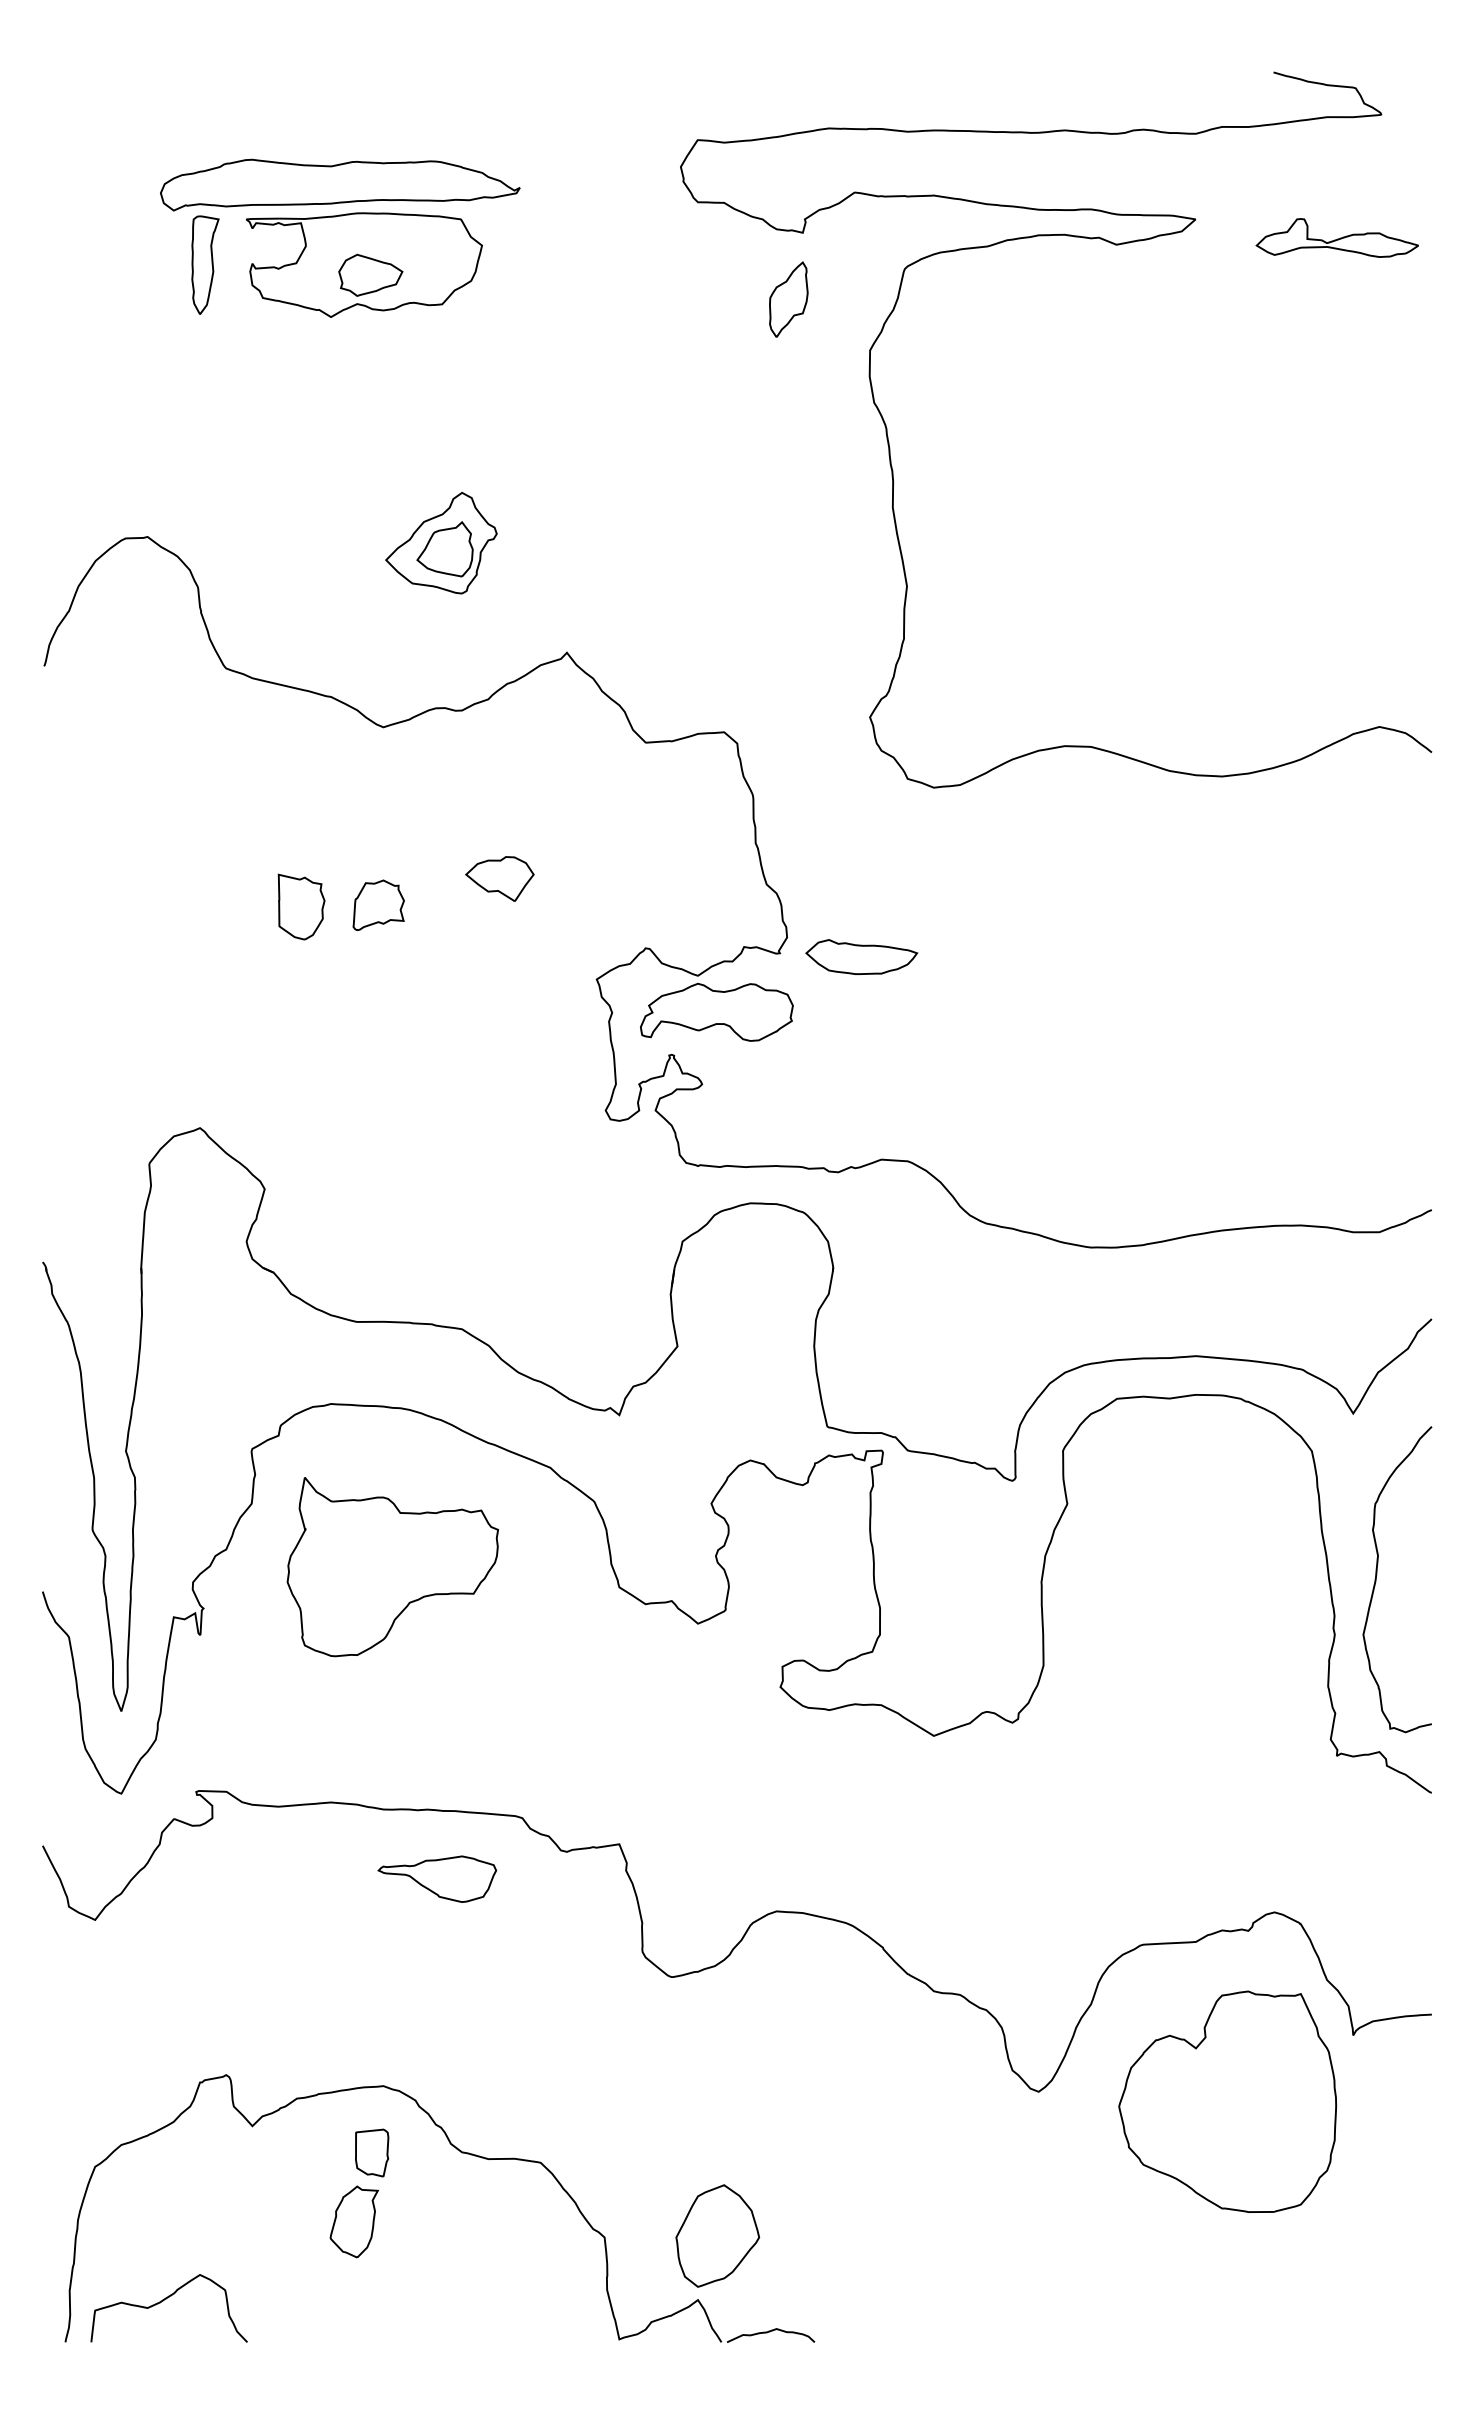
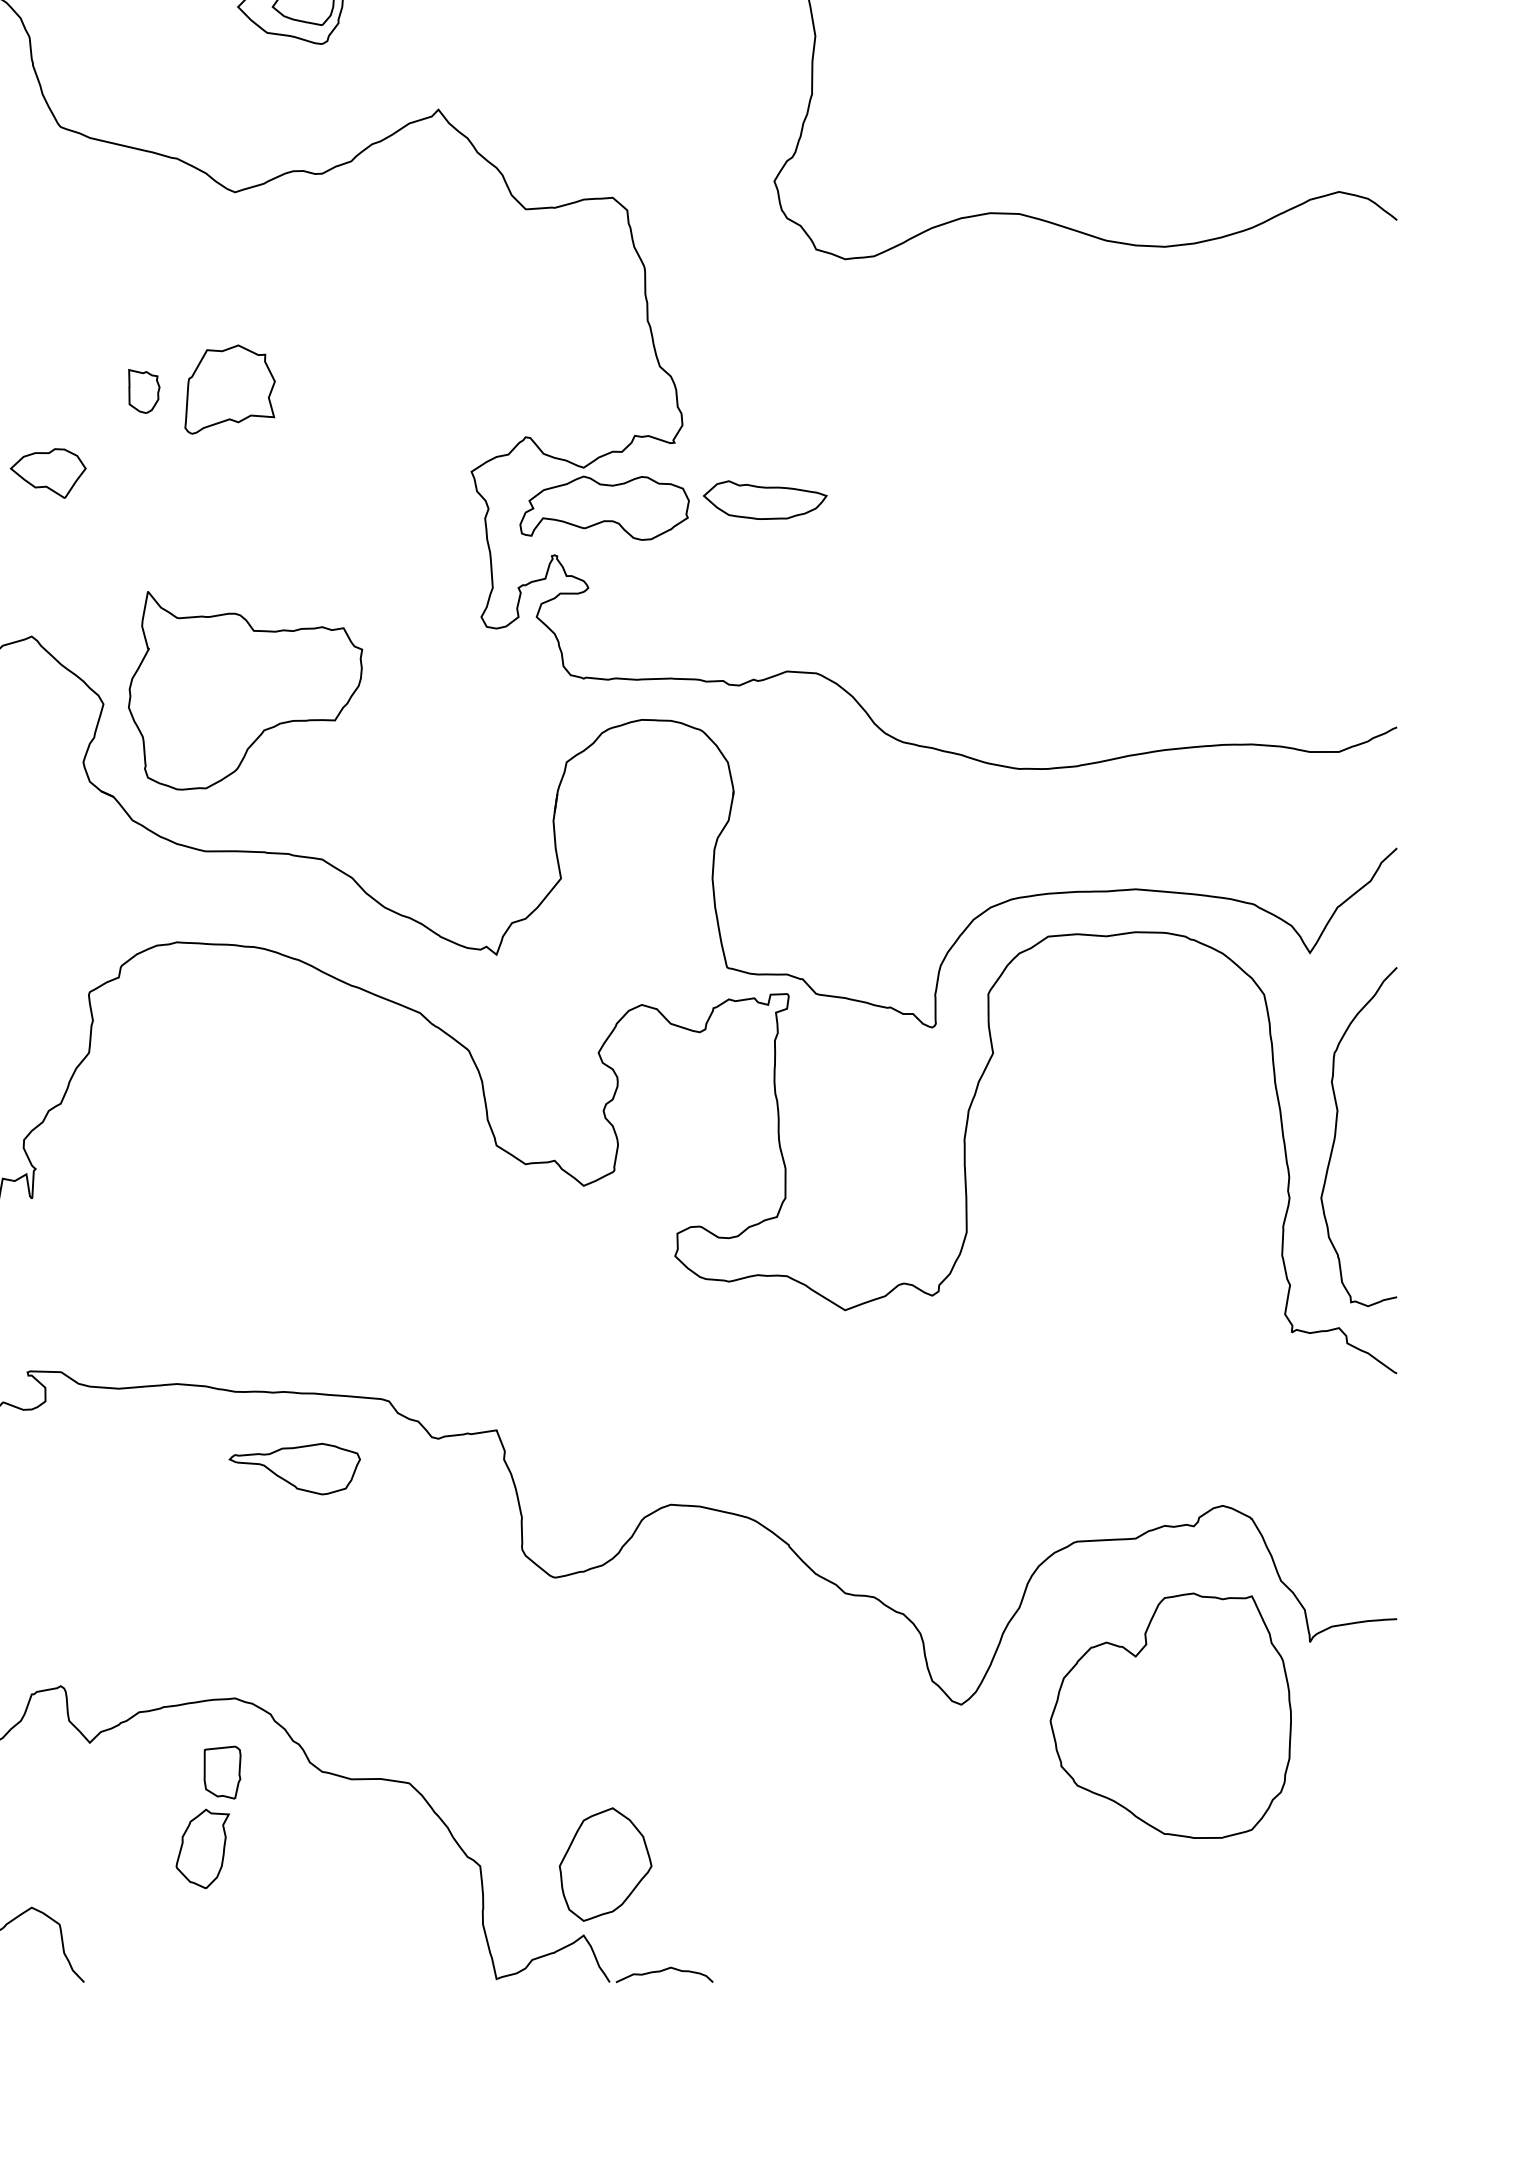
part: (499, 878) -> (47, 472), moved
part: (378, 905) -> (229, 389), size x1.6
part: (301, 906) -> (144, 390), size x0.6
part: (861, 956) -> (764, 499), moved
part: (392, 1567) -> (245, 691), moved

